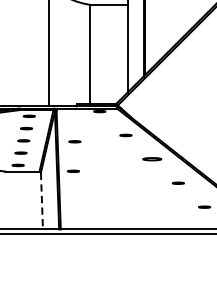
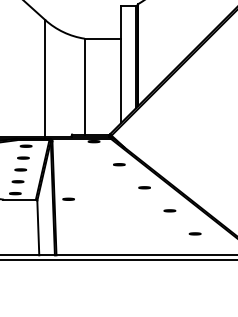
part: (74, 141) -> (69, 170), removed
part: (152, 159) -> (144, 187), size x0.62
line: (42, 201) -> (38, 228), dashed -> solid

